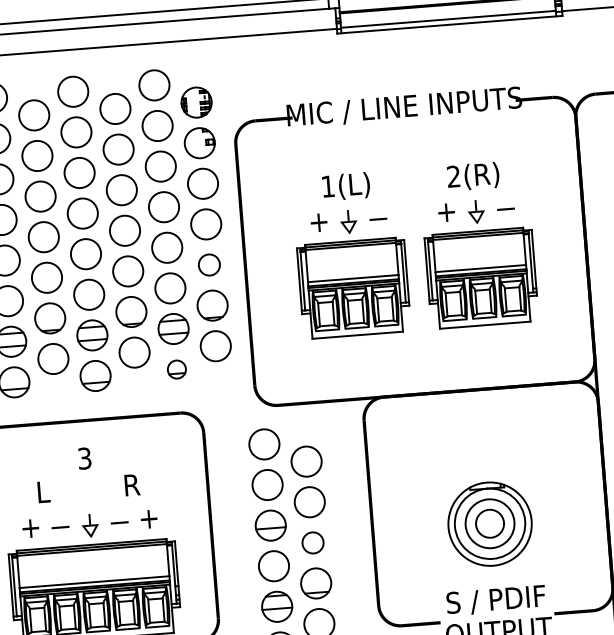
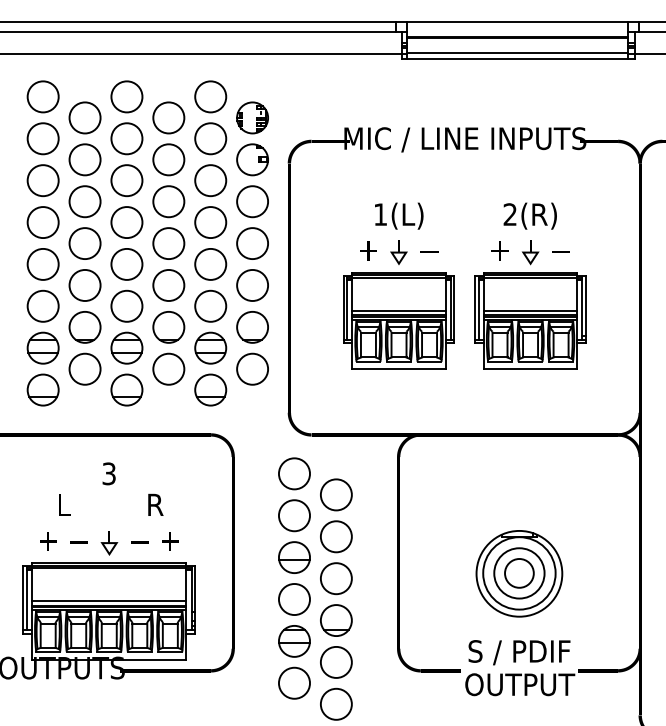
circle: (209, 265) -> (252, 285), size x1.43
part: (176, 369) -> (210, 389), size x1.67
circle: (313, 542) -> (336, 578), size x1.43

